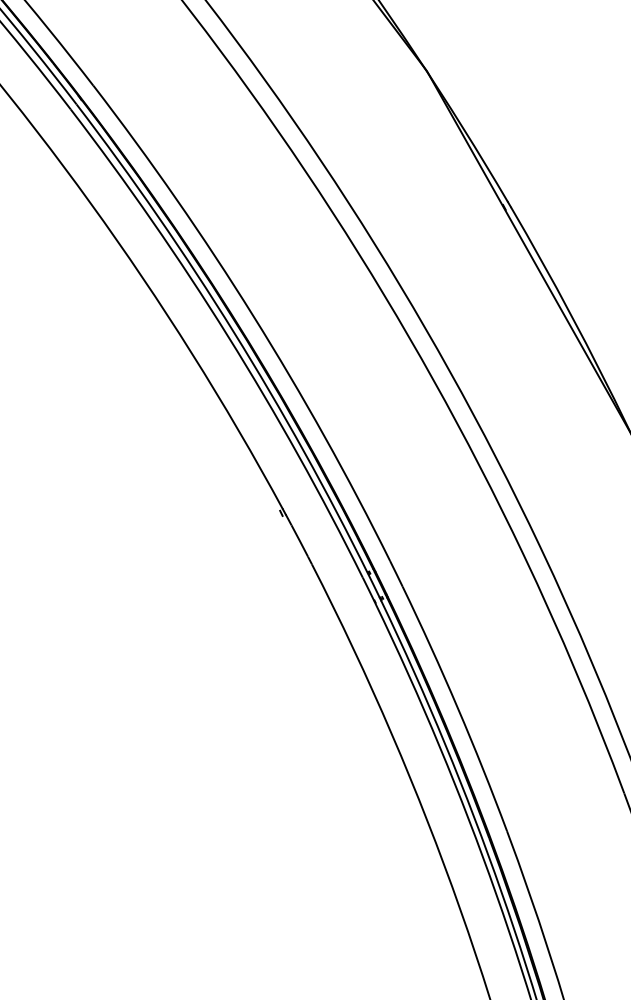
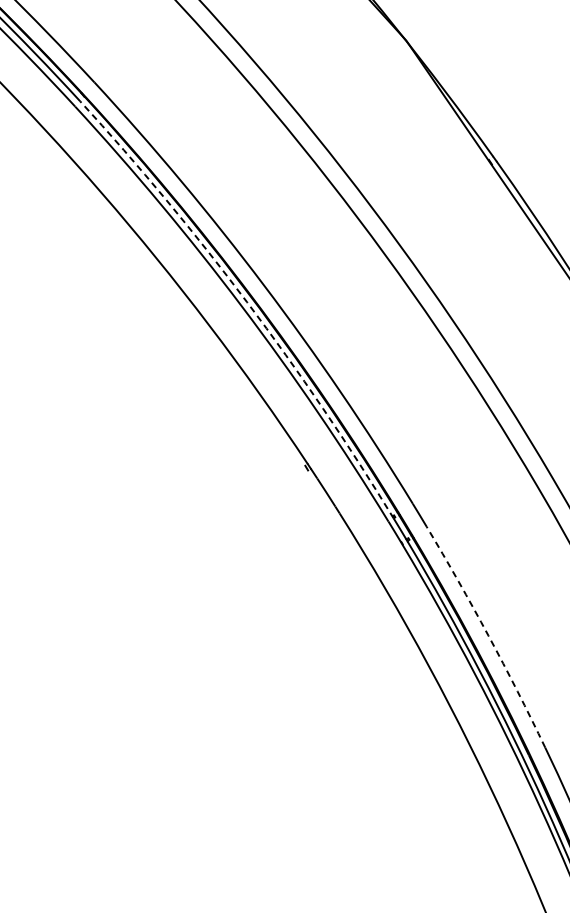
arc: (234, 332) -> (247, 302), solid -> dashed
arc: (457, 707) -> (488, 635), solid -> dashed

